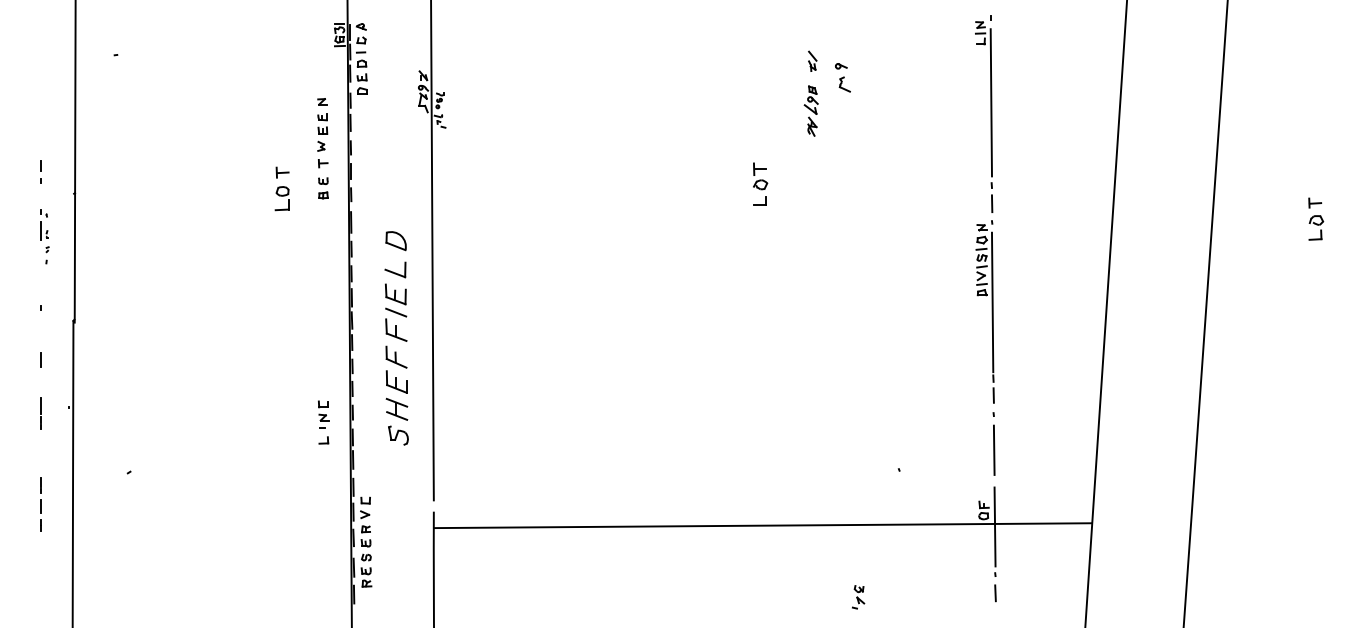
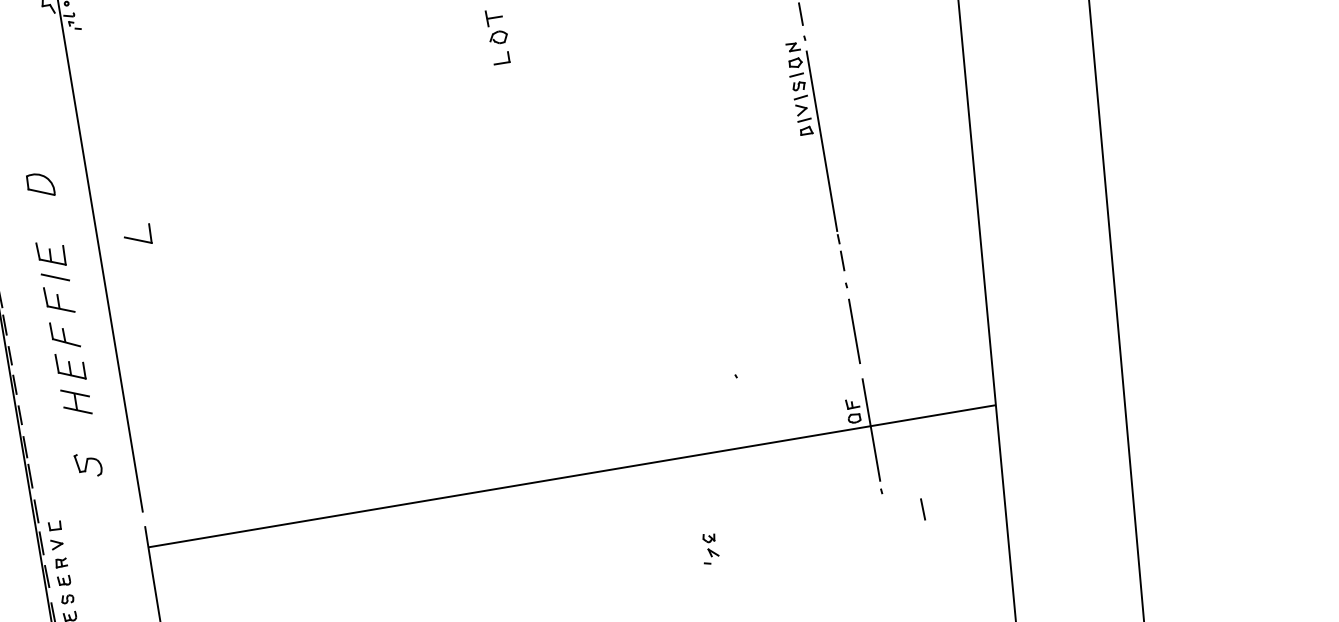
part: (395, 269) -> (137, 235), moved
part: (398, 435) -> (88, 464), moved
line: (995, 593) -> (923, 509), moved

